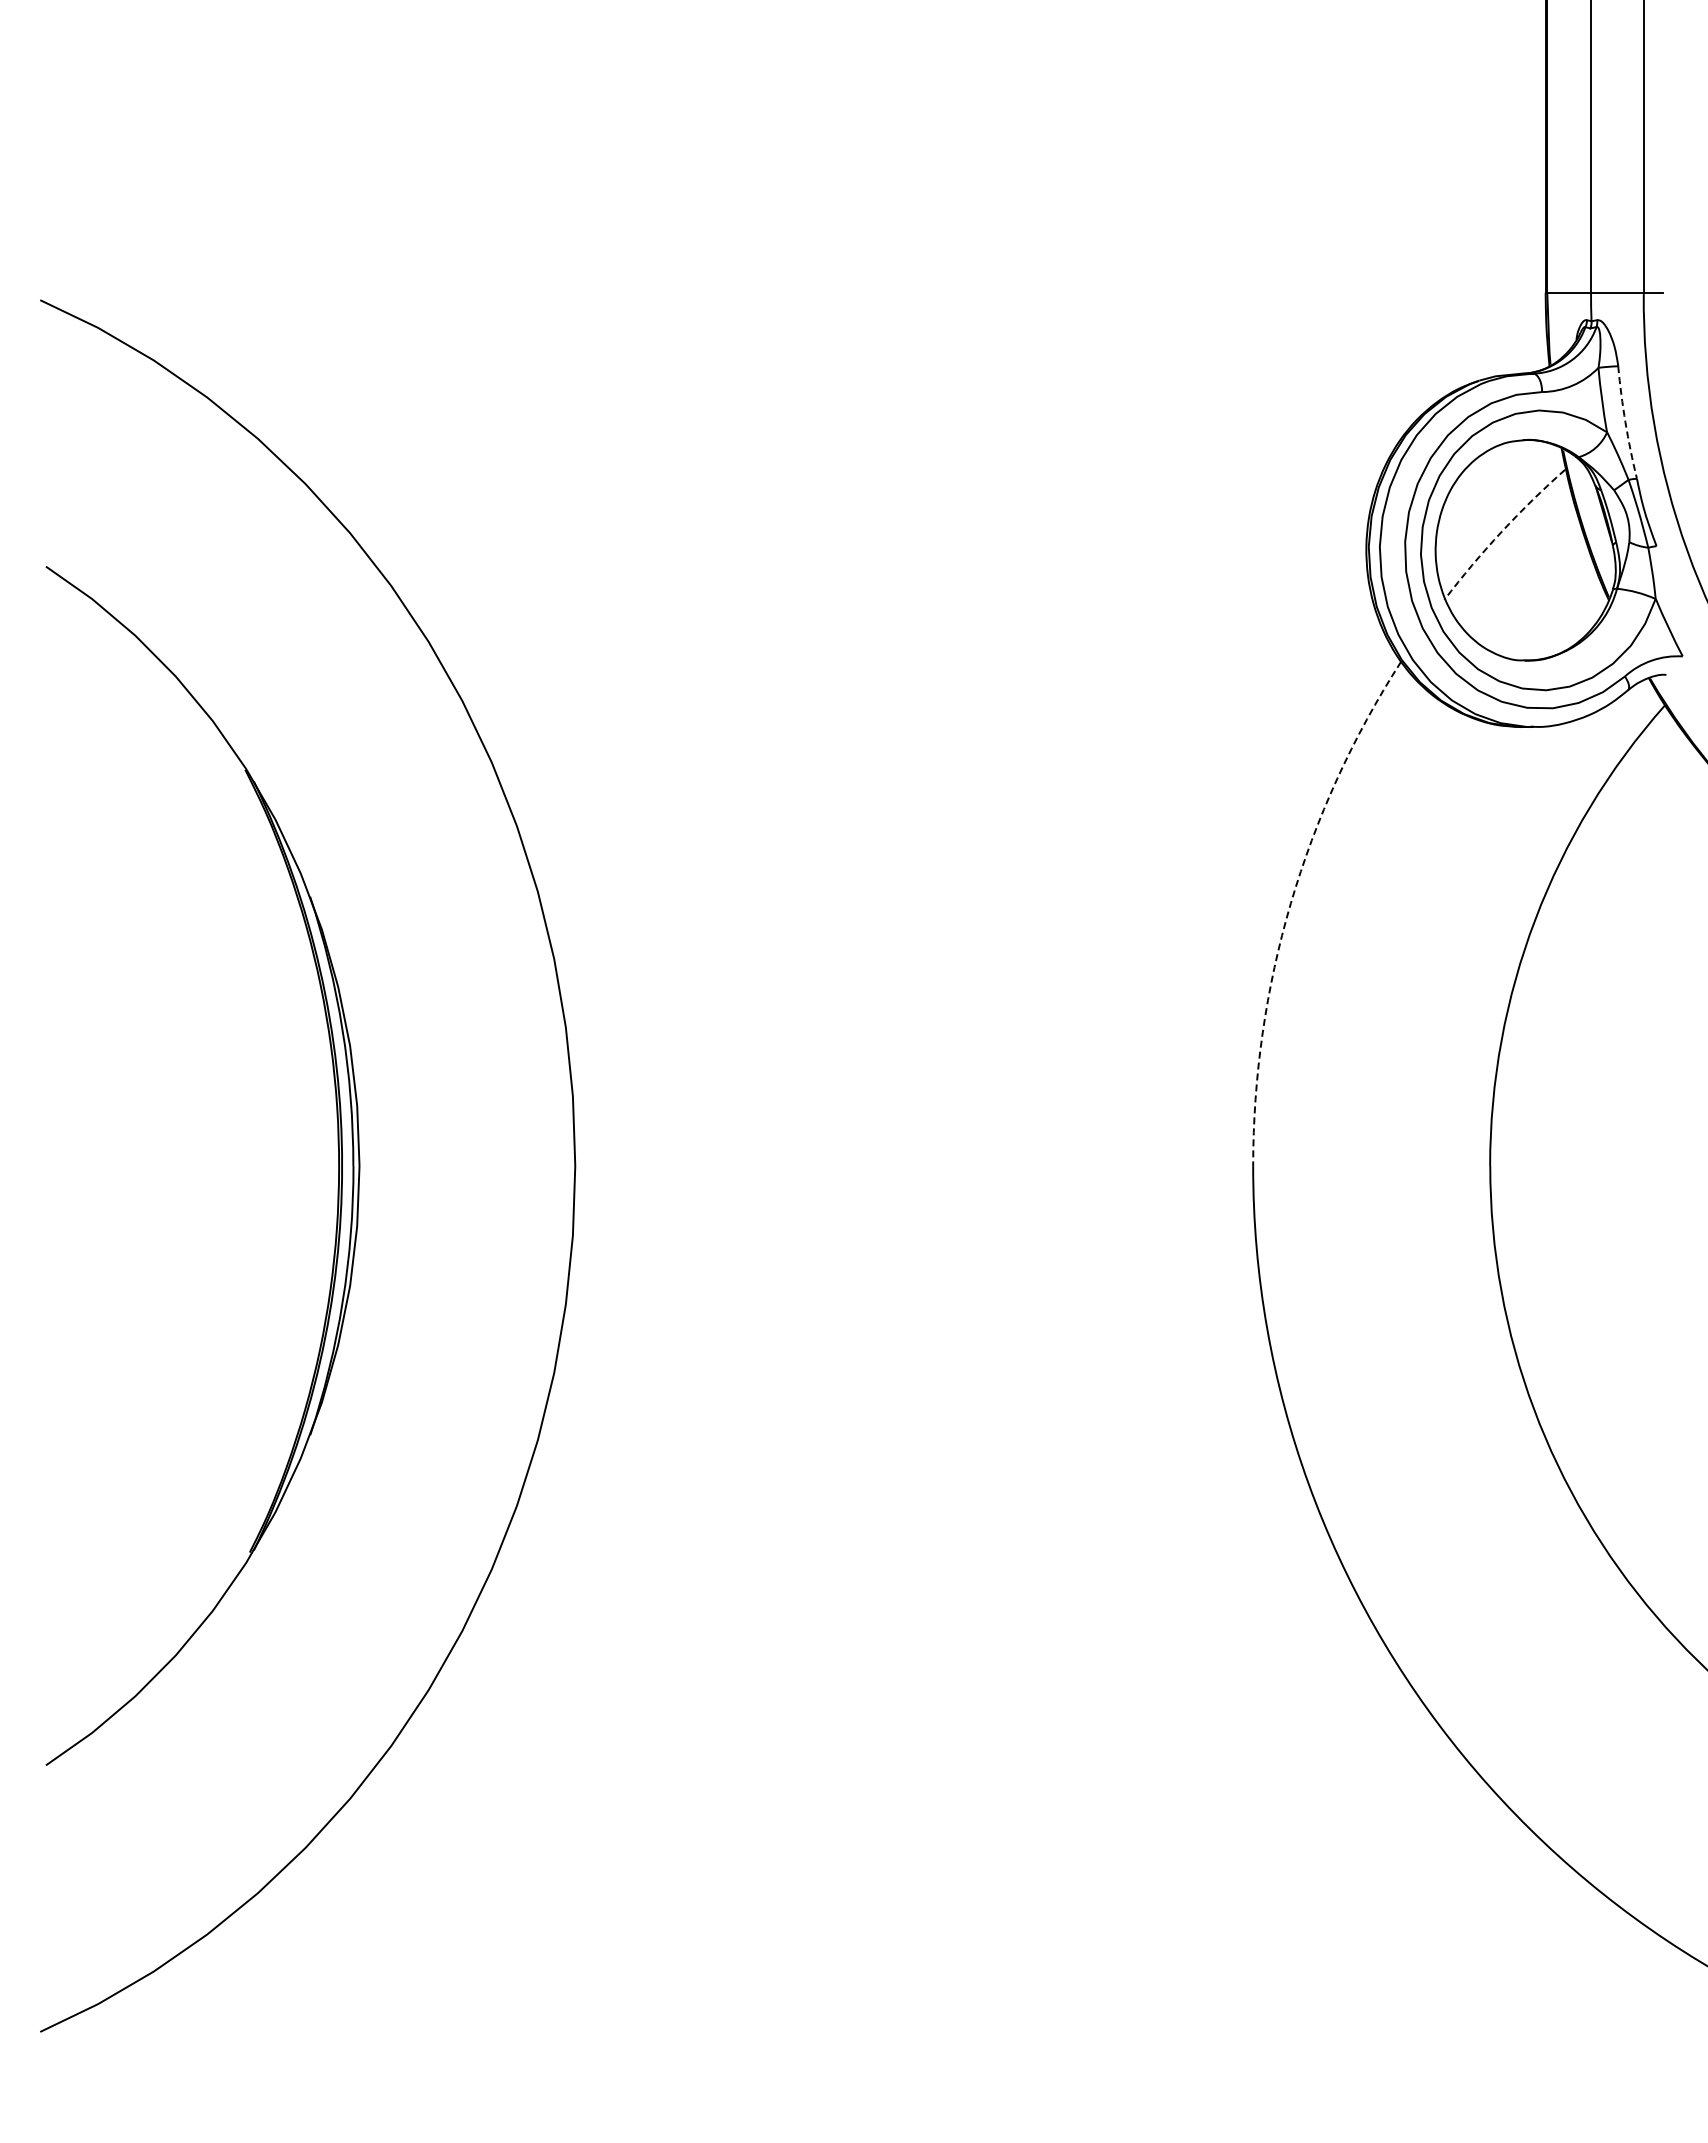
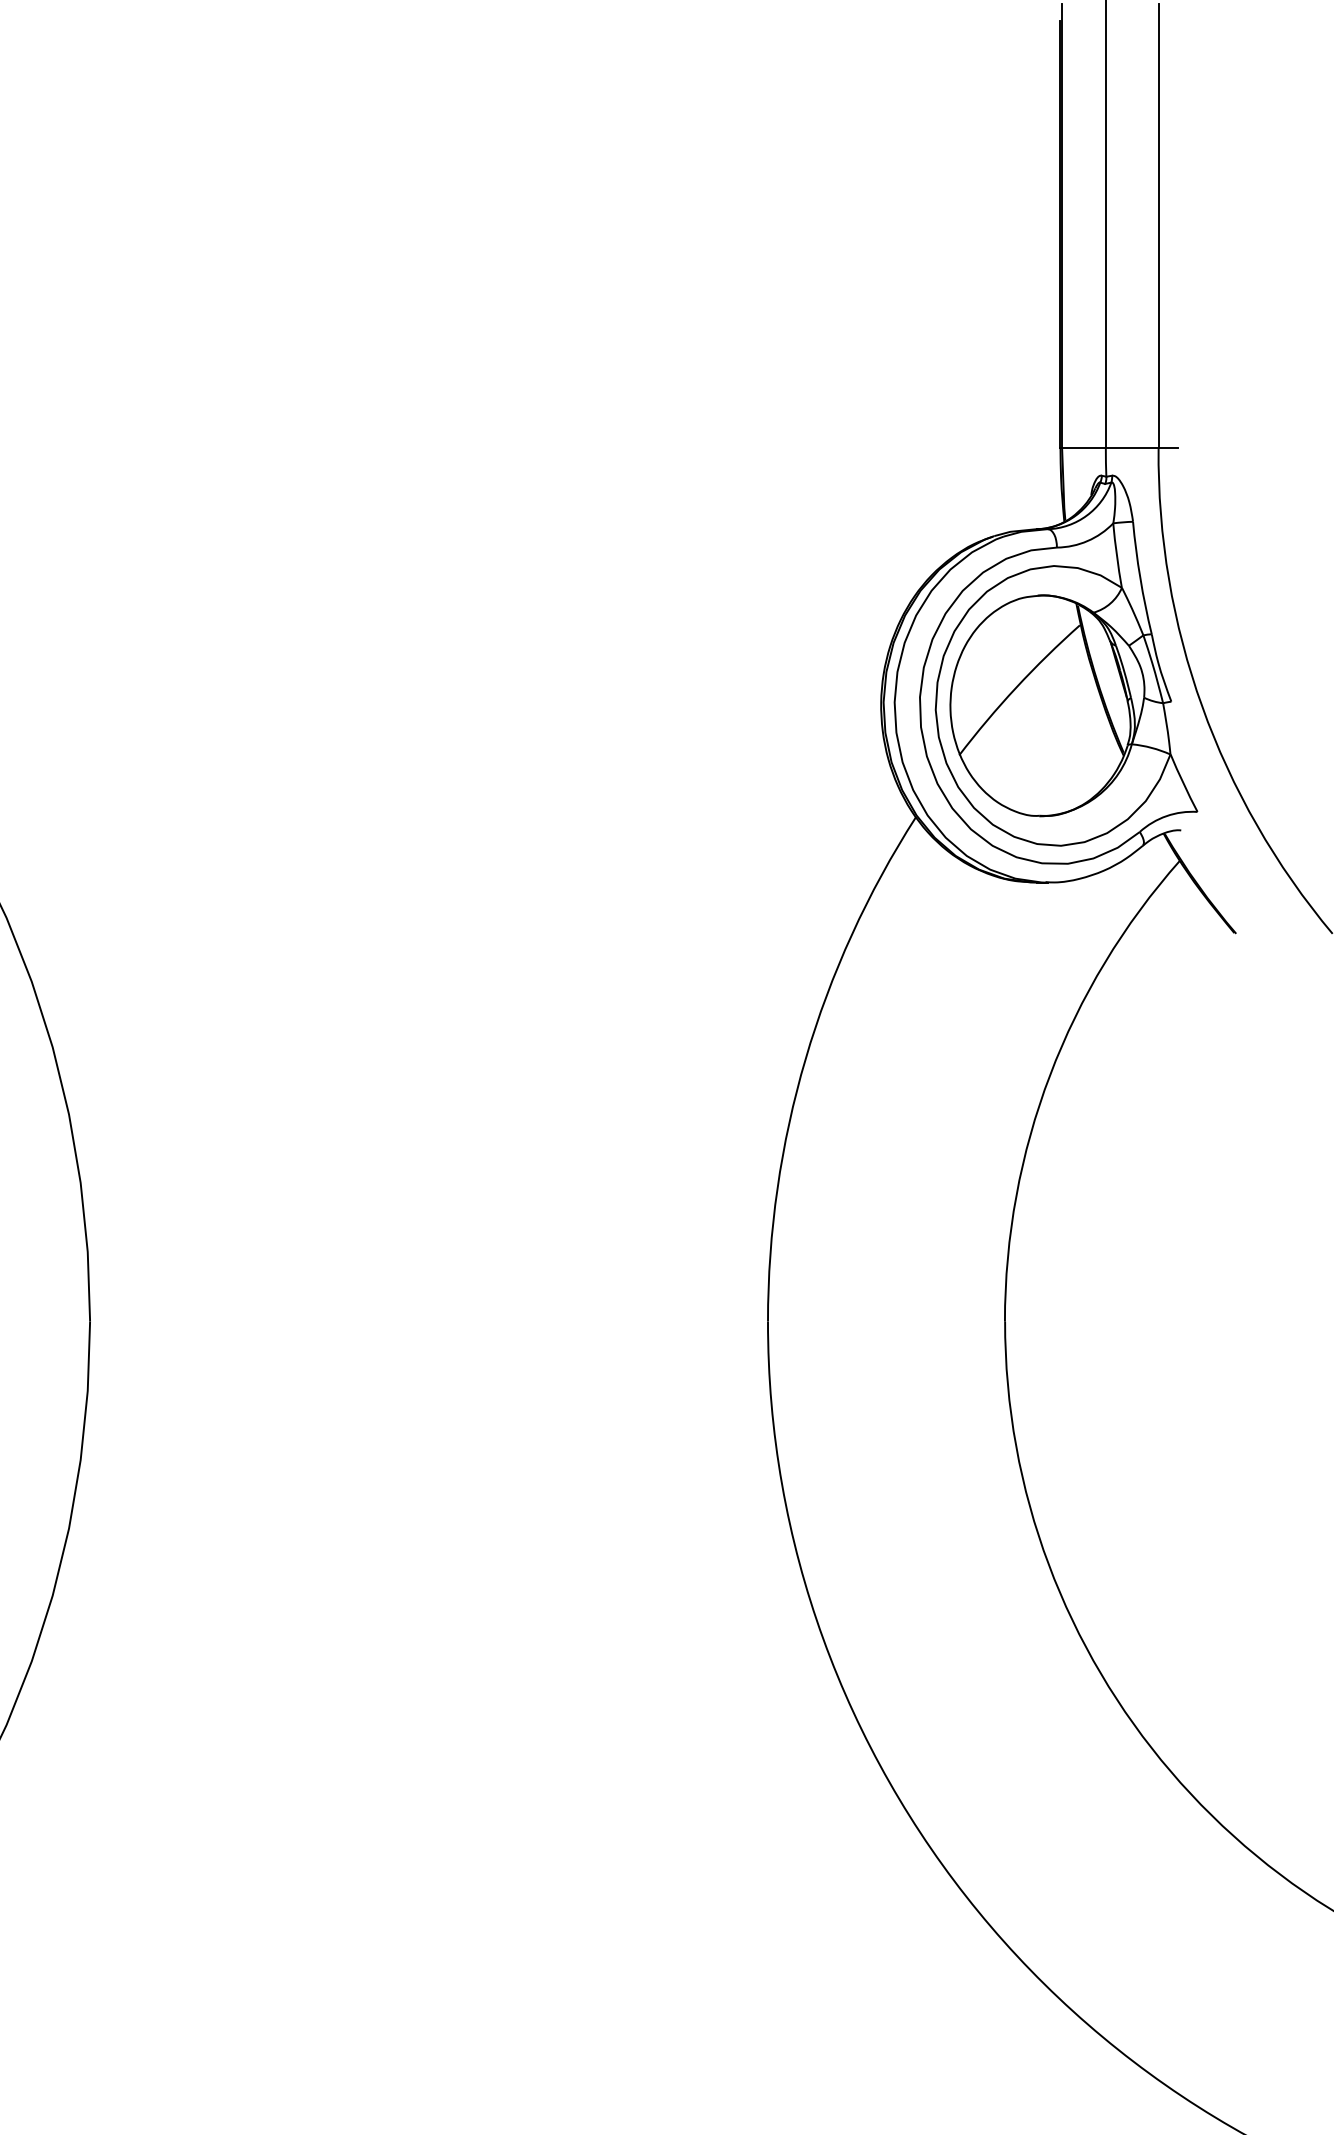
arc: (1625, 422) -> (1140, 578), dashed -> solid
arc: (1501, 531) -> (1016, 687), dashed -> solid
arc: (1290, 903) -> (805, 1059), dashed -> solid

